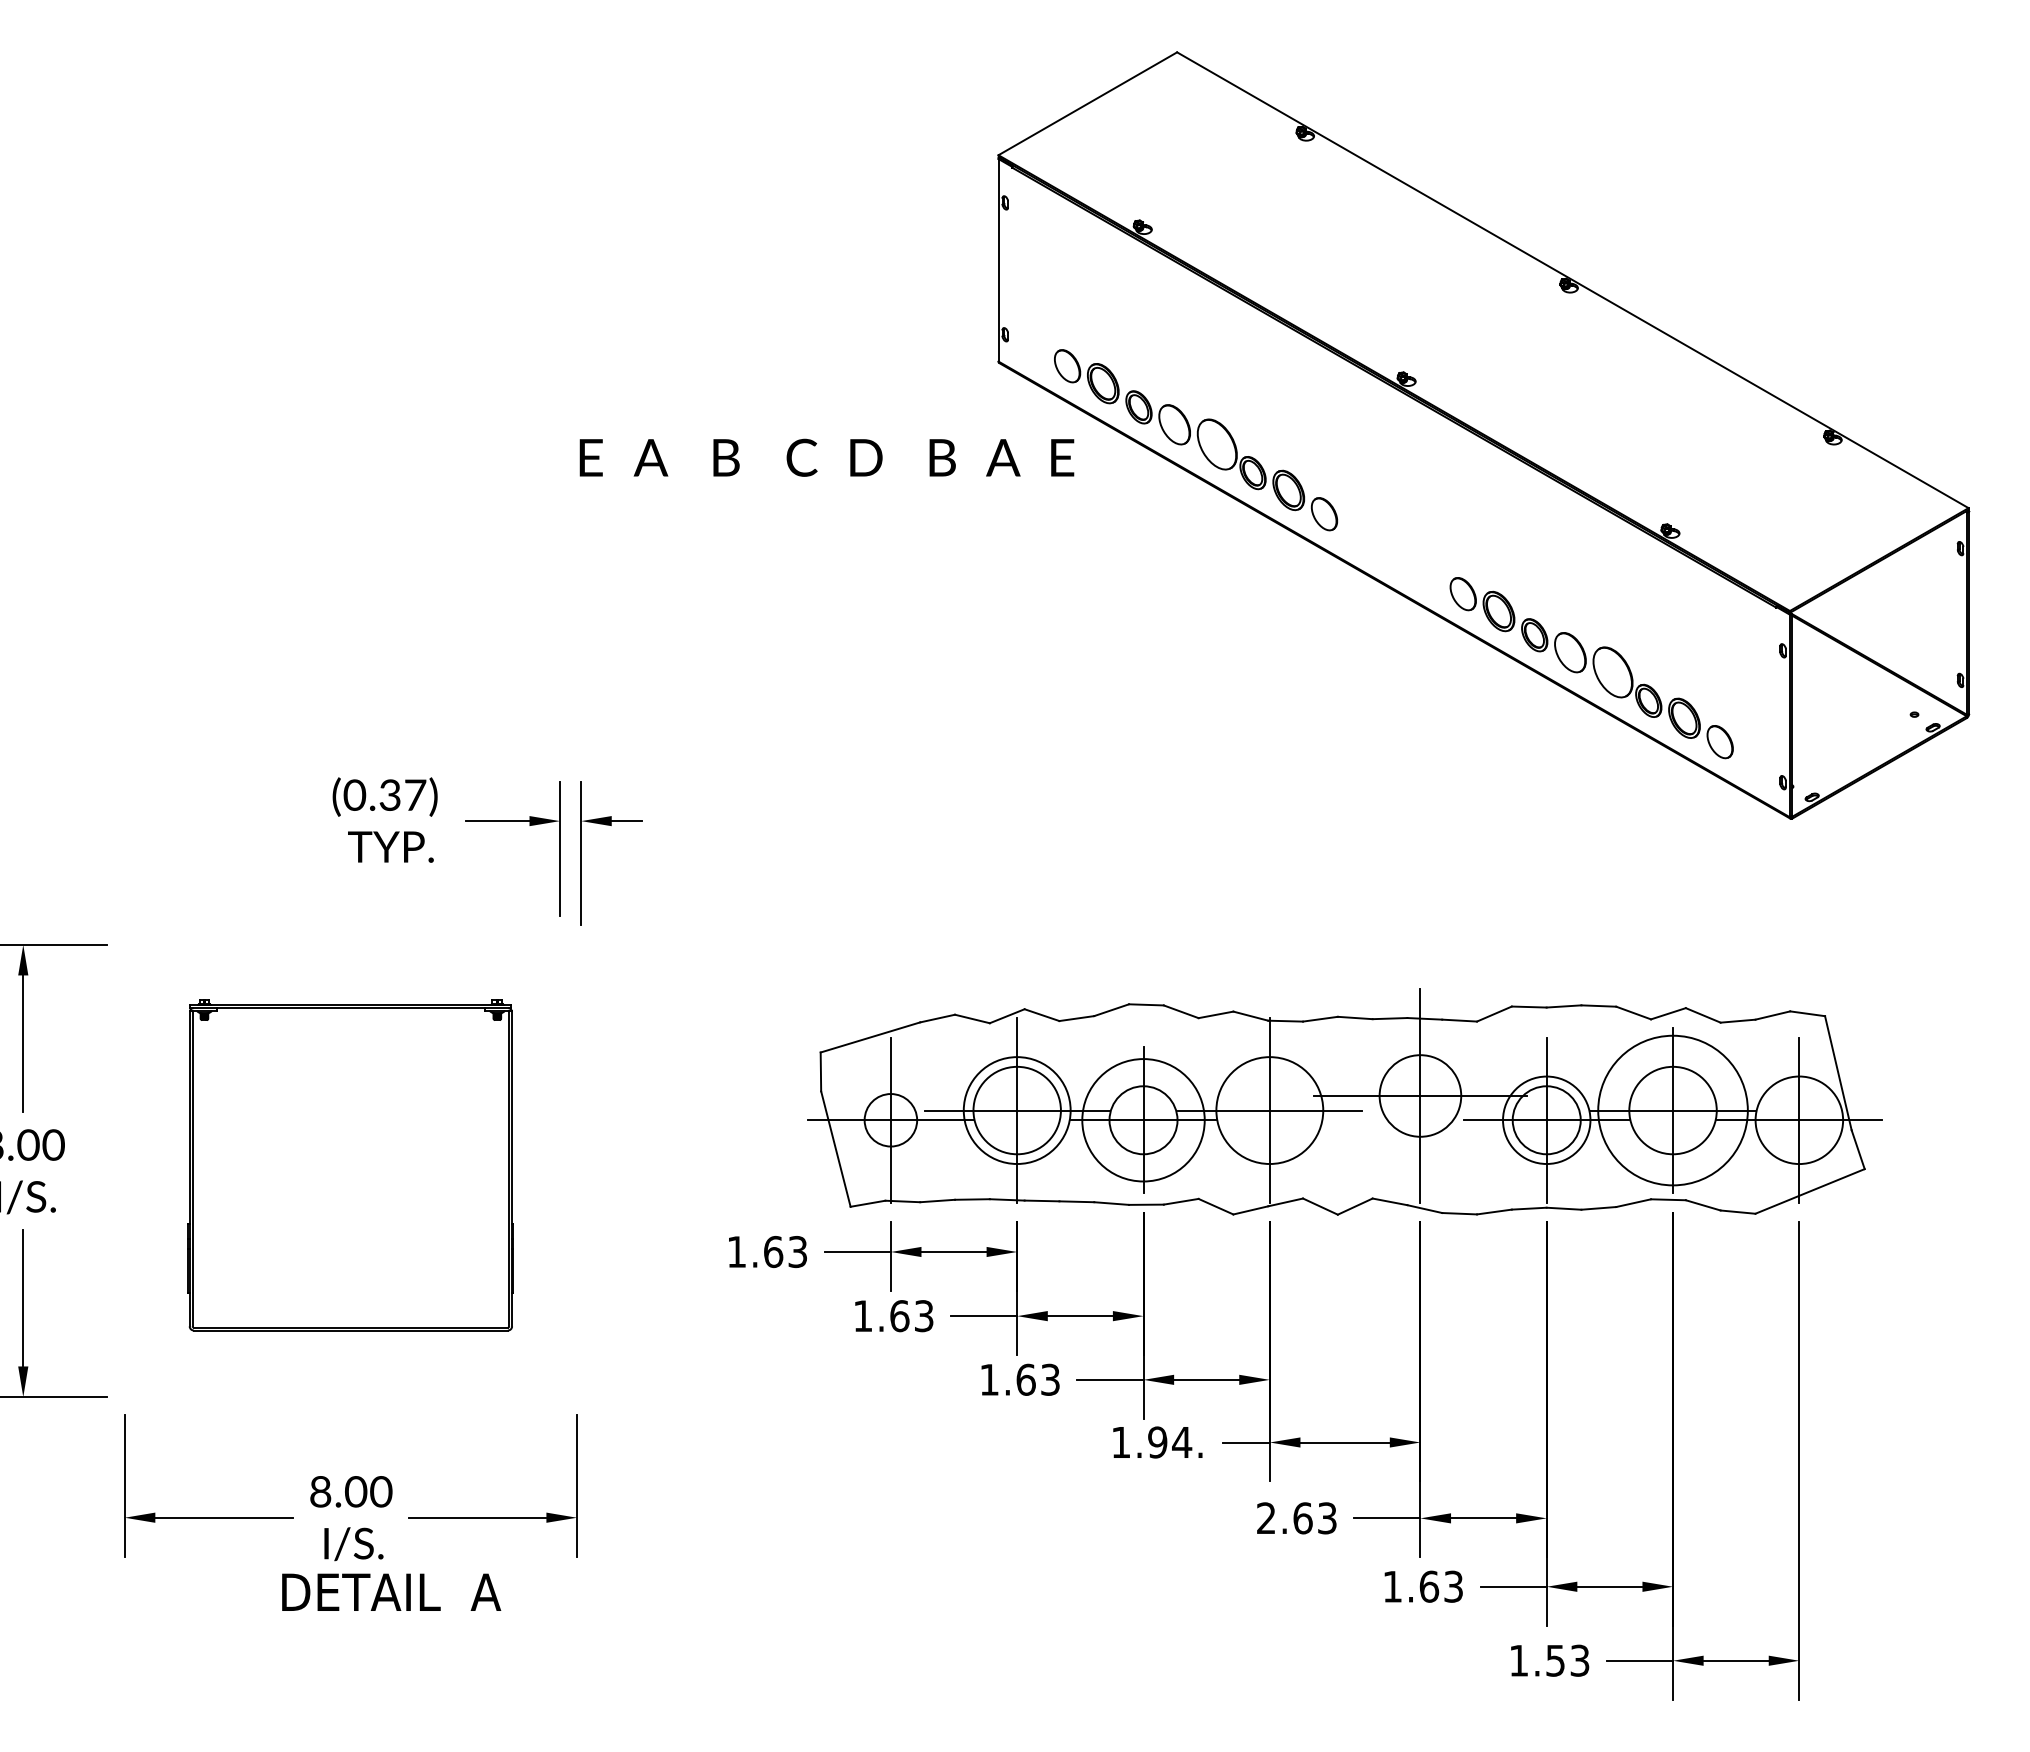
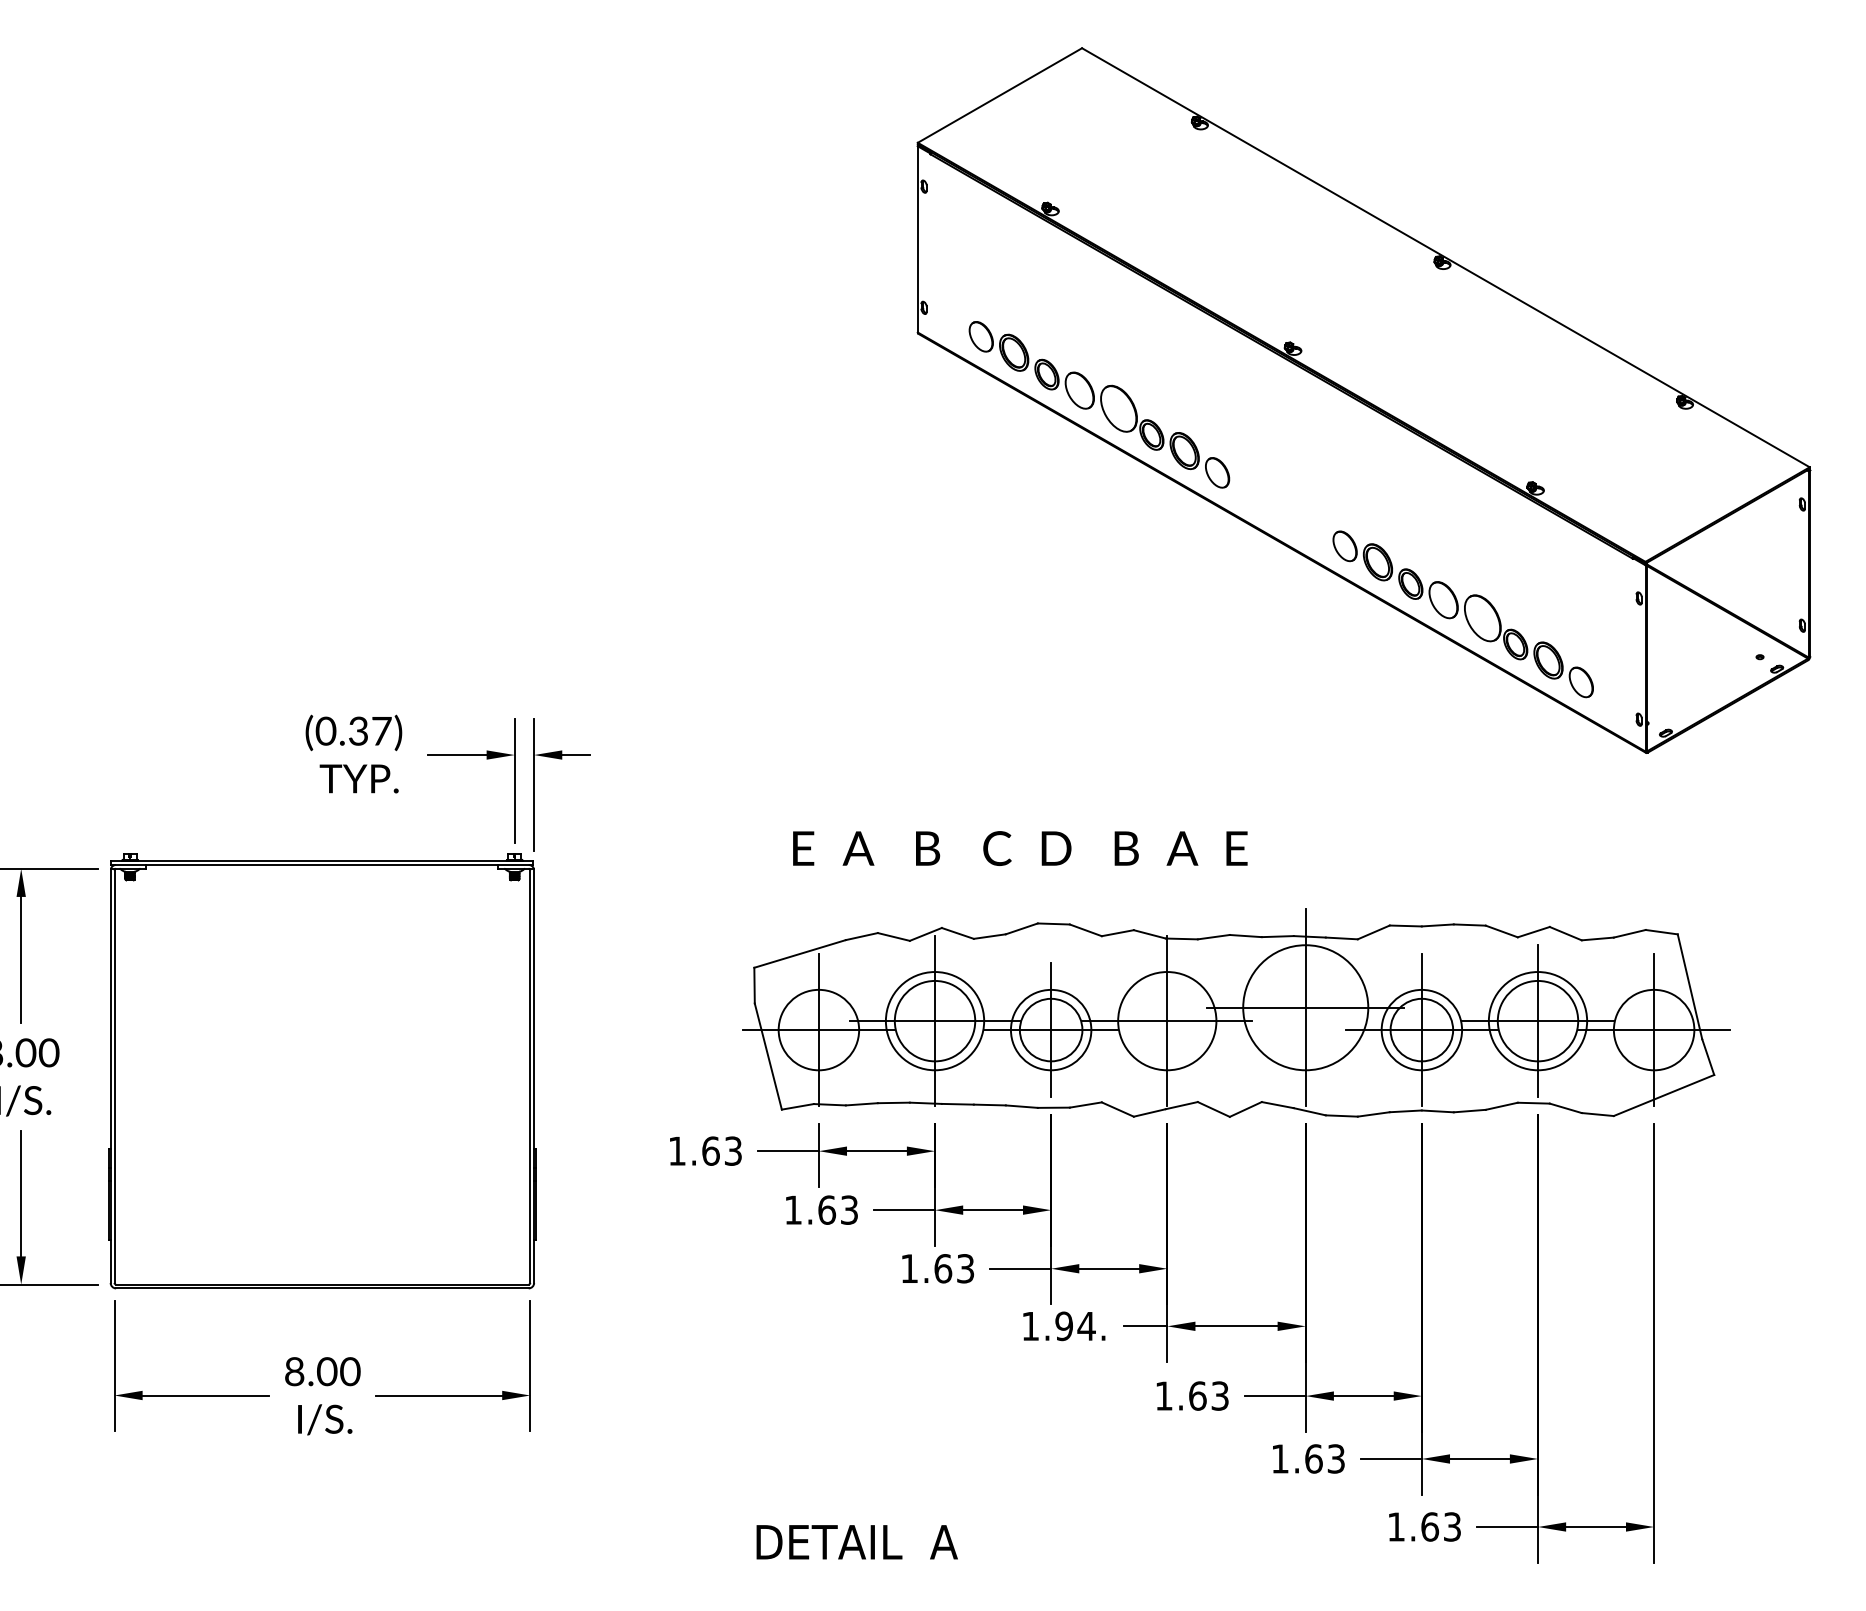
text: (826, 457) -> (1019, 848), moved
circle: (1420, 1095) -> (1305, 1007), size x1.67
circle: (1672, 1110) -> (1537, 1021), size x0.71
circle: (890, 1120) -> (818, 1030), size x1.67
circle: (1143, 1120) -> (1051, 1030), size x0.71
part: (350, 1165) -> (322, 1071), size x1.43
text: (1266, 1517) -> (1164, 1395), 2.63 -> 1.63
text: (391, 1591) -> (857, 1541), moved
text: (1555, 1660) -> (1429, 1526), 1.53 -> 1.63

